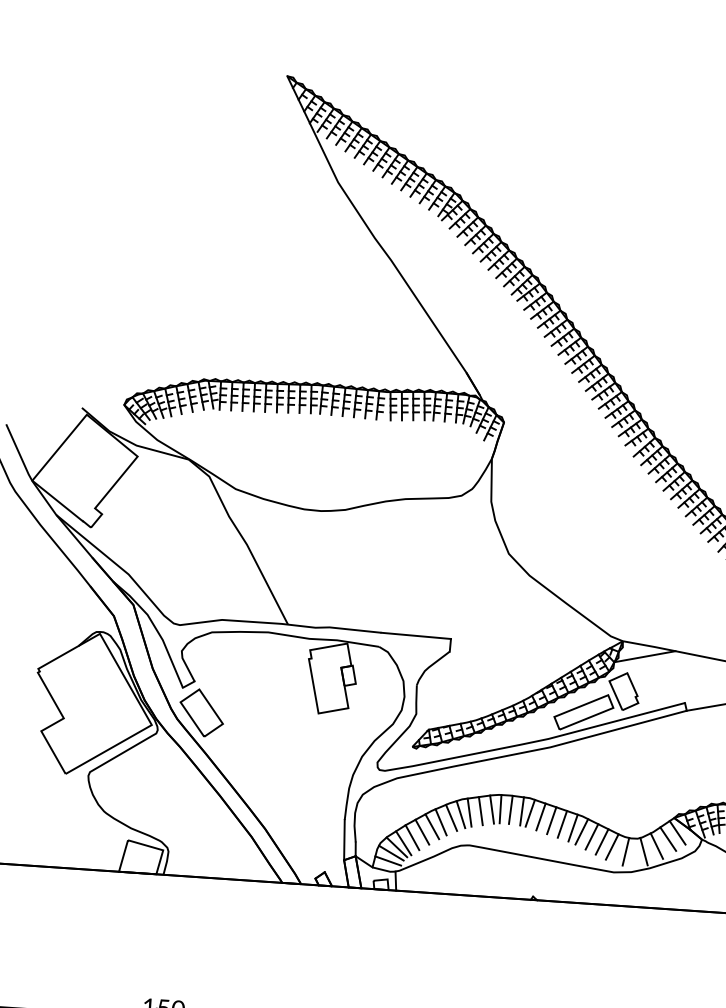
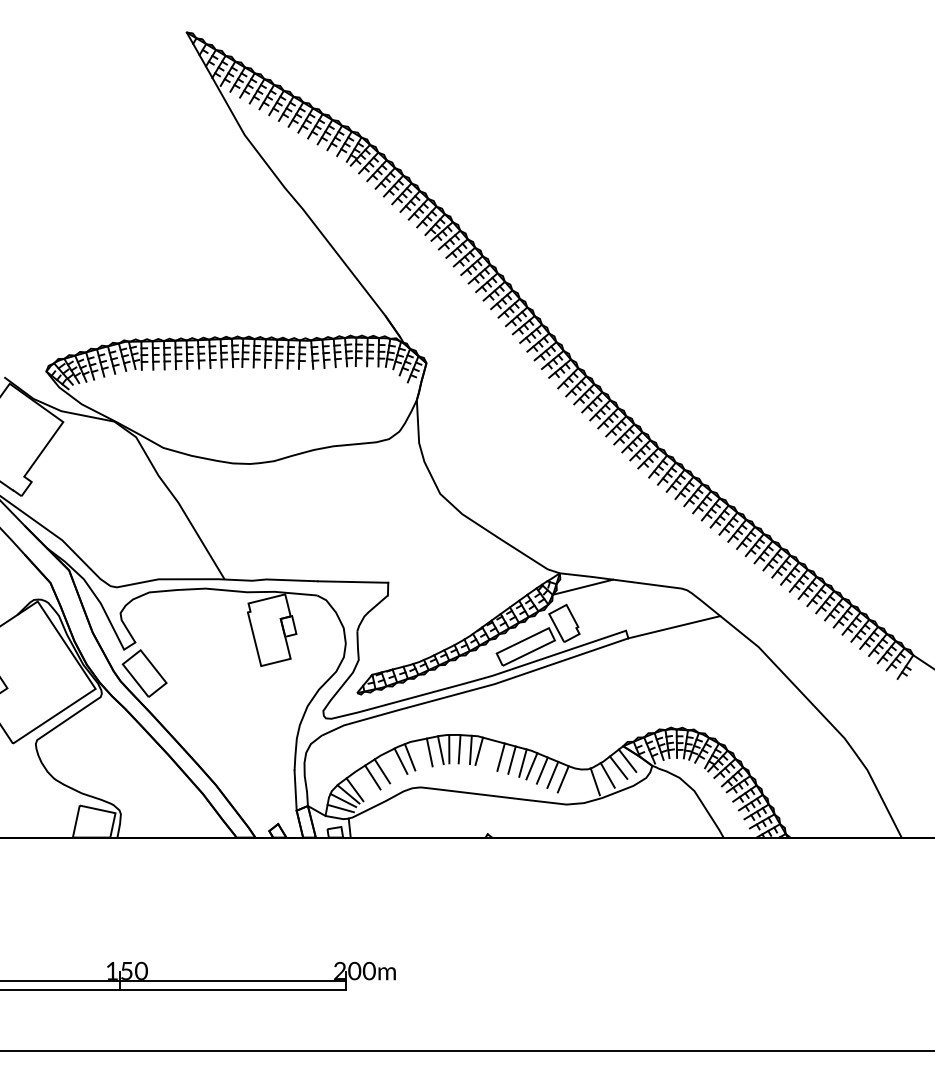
line: (469, 812) -> (418, 754), removed
line: (540, 816) -> (489, 753), removed
line: (440, 821) -> (390, 765), removed
line: (411, 837) -> (362, 783), removed
line: (625, 852) -> (576, 783), removed

